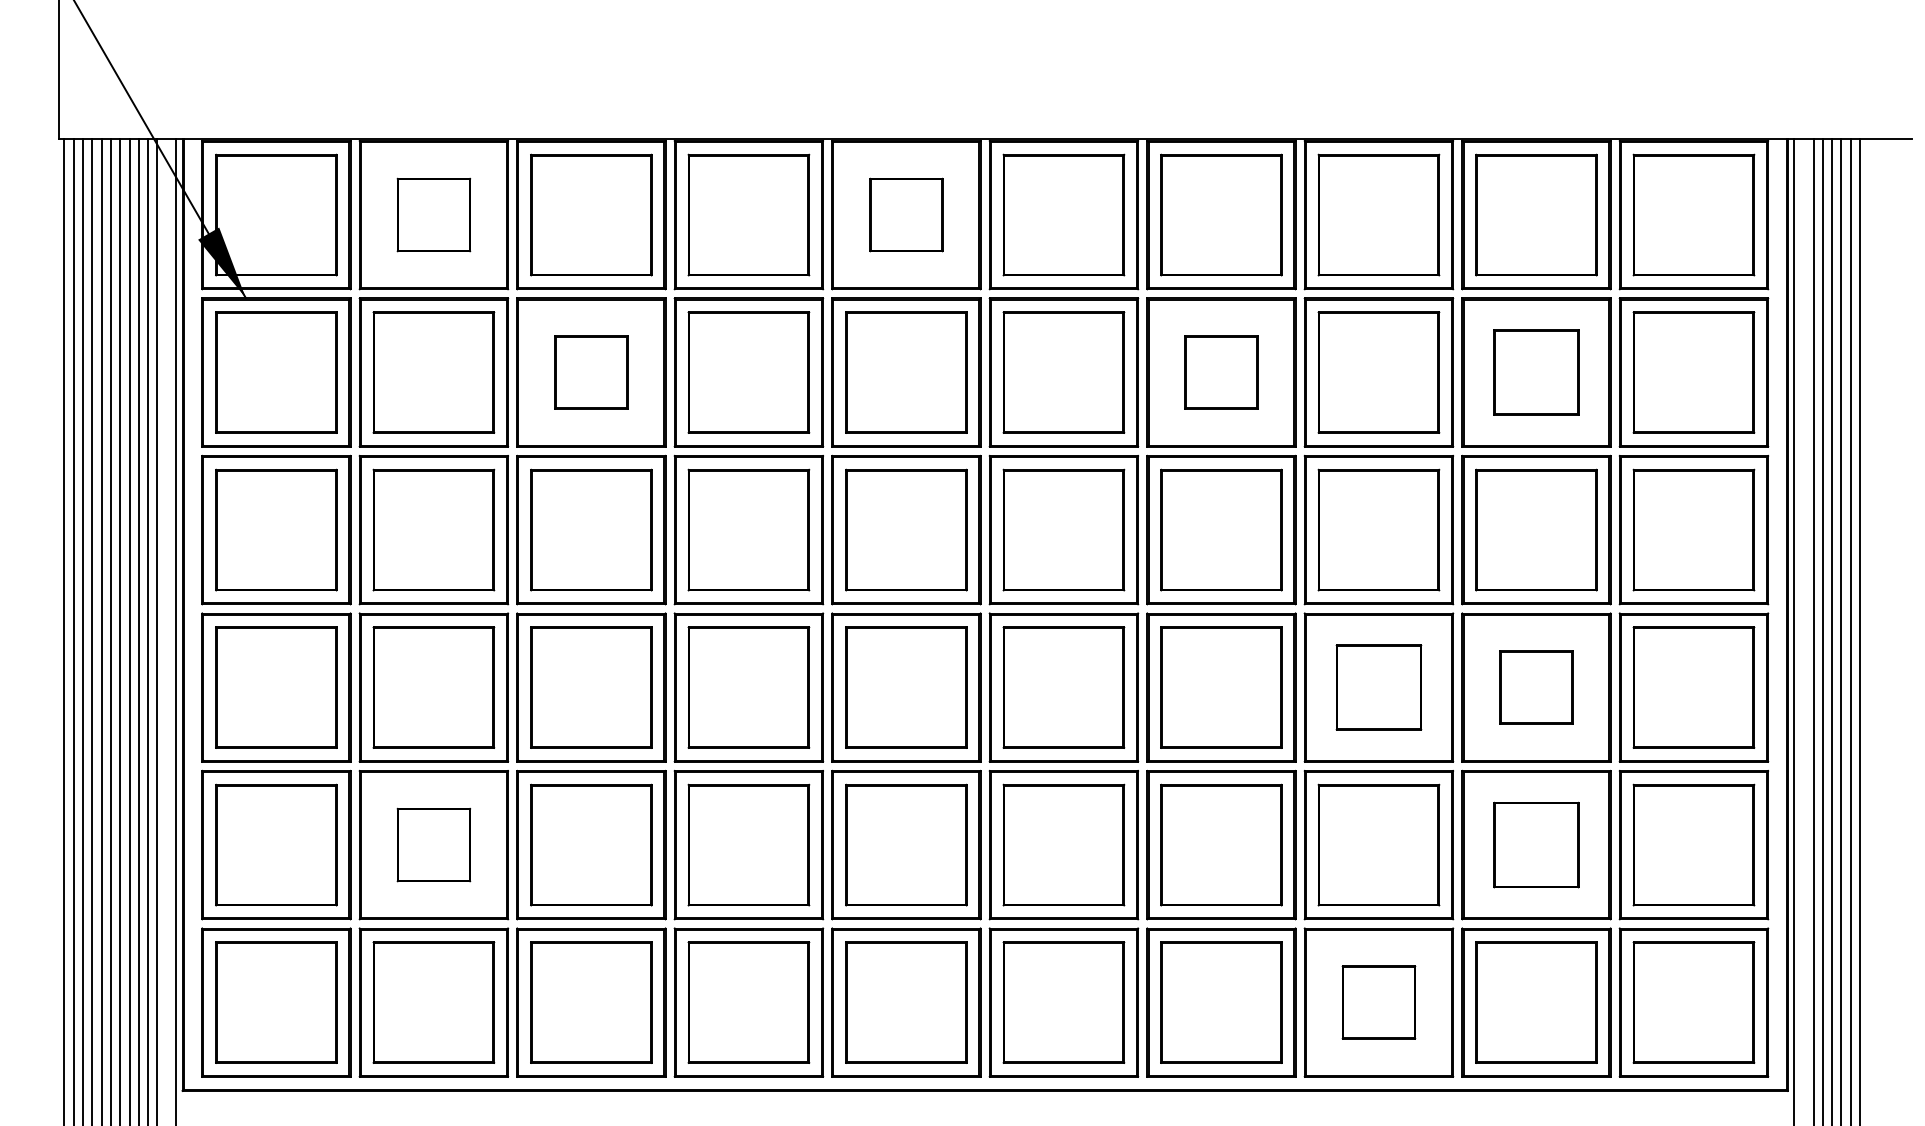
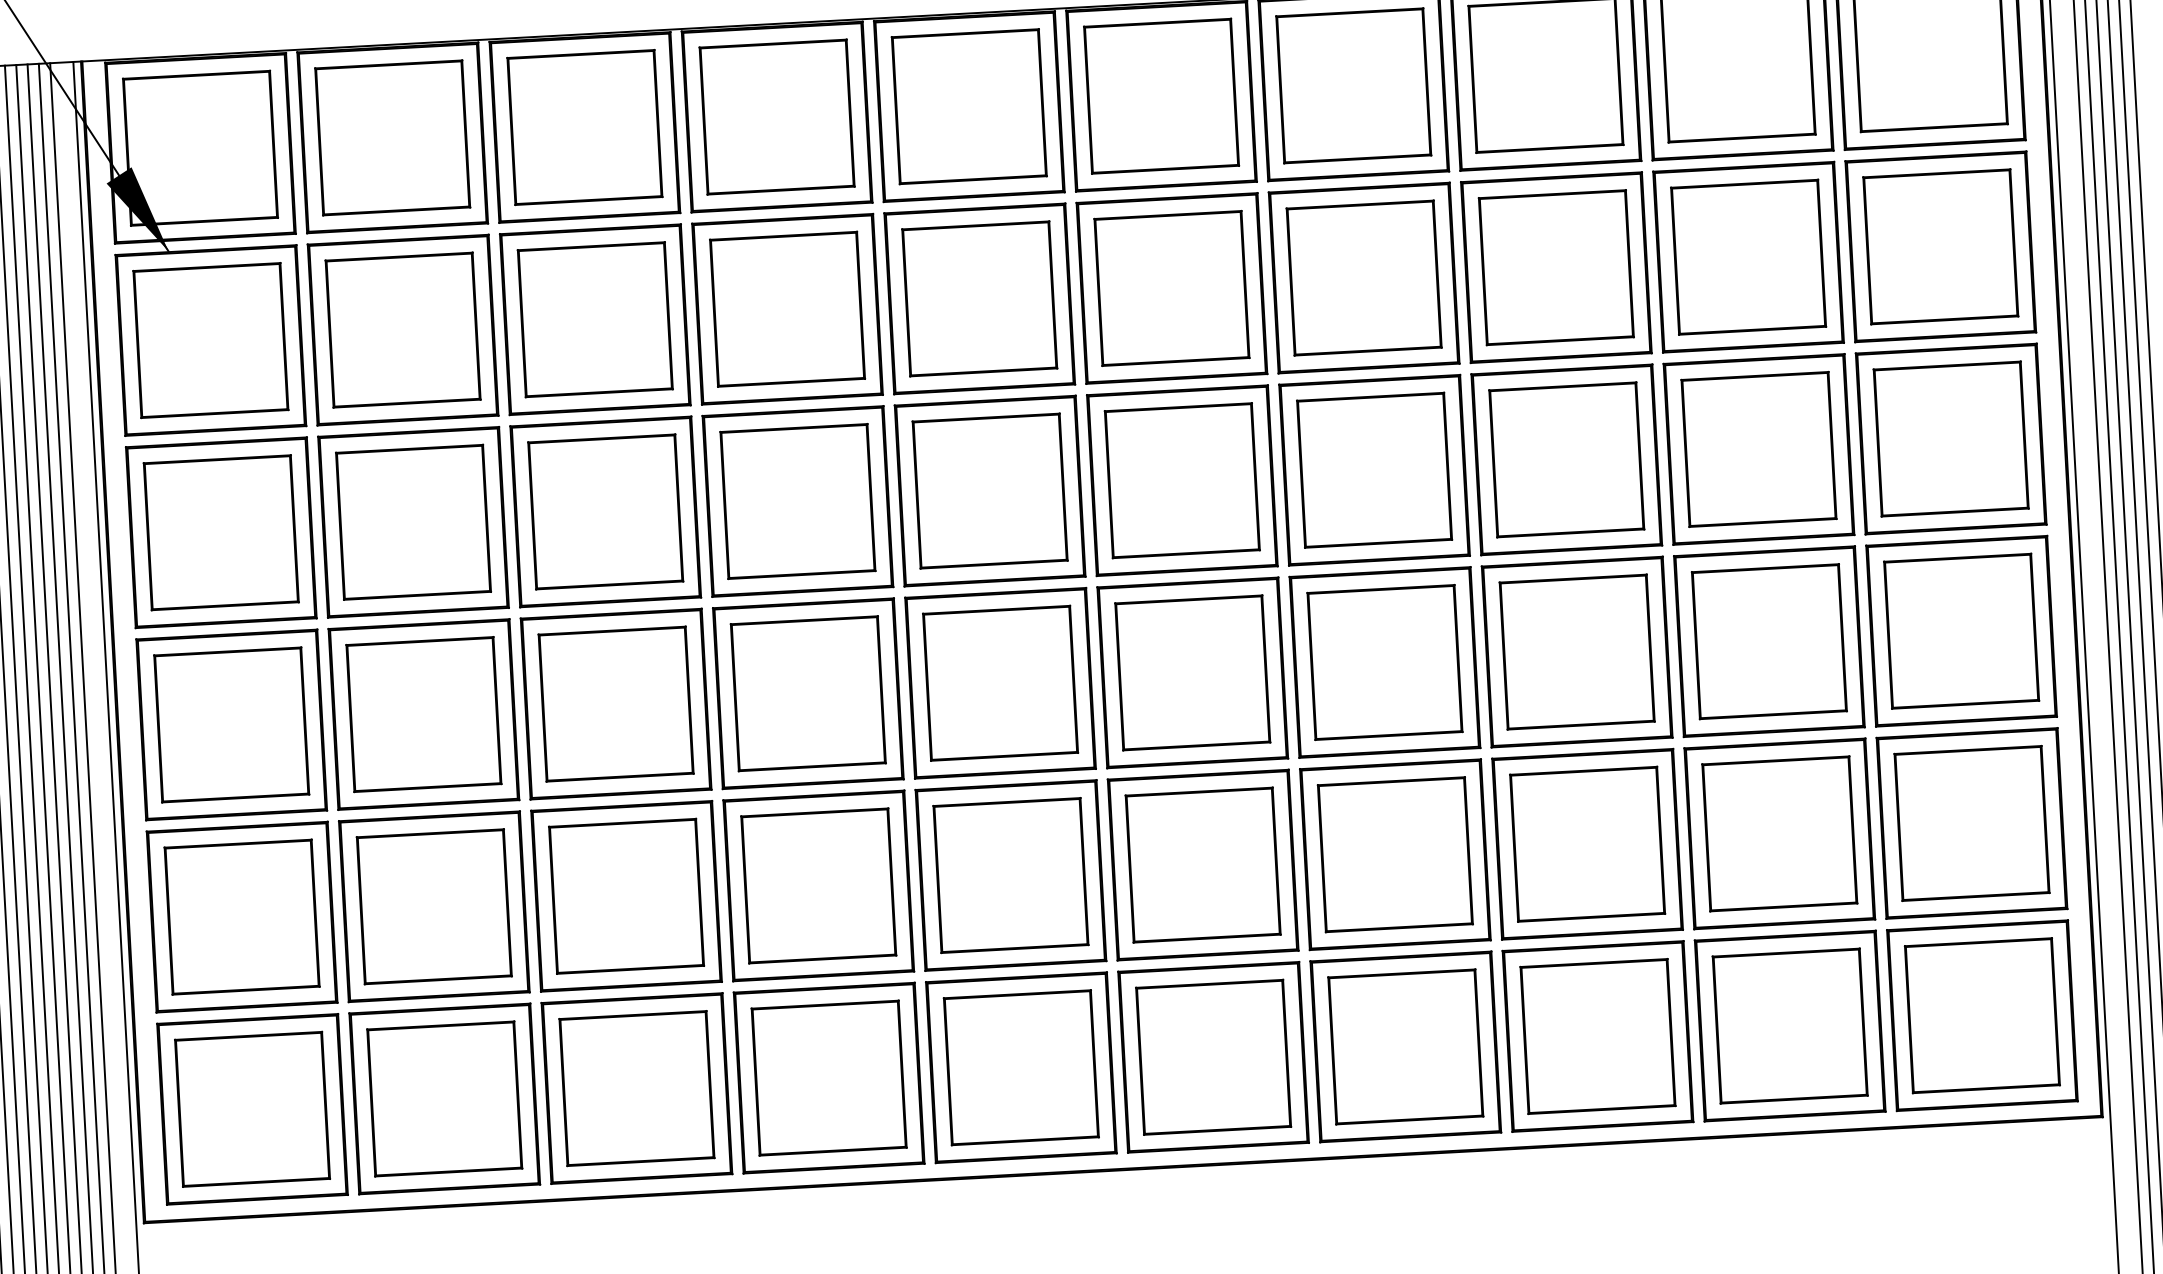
part: (433, 214) -> (392, 137), size x1.67
part: (906, 214) -> (969, 105), size x1.67
part: (591, 372) -> (595, 319), size x1.67
part: (1221, 372) -> (1364, 277), size x1.67
part: (1536, 372) -> (1748, 257), size x1.43
part: (1378, 687) -> (1576, 651), size x1.43
part: (1536, 687) -> (1769, 641), size x1.67
part: (433, 844) -> (433, 906), size x1.67
part: (1536, 844) -> (1779, 833), size x1.43
part: (1378, 1002) -> (1597, 1036), size x1.67

